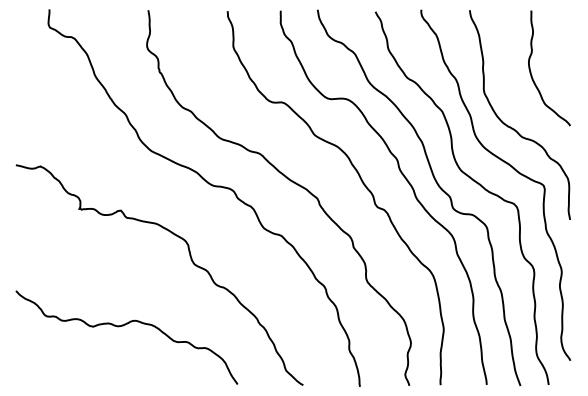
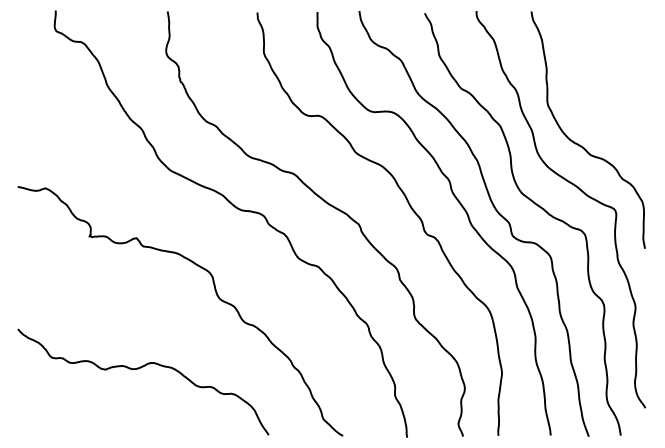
curve: (531, 72) -> (601, 82), removed

